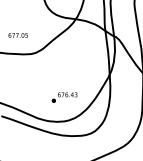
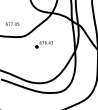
part: (63, 97) -> (43, 44), moved

